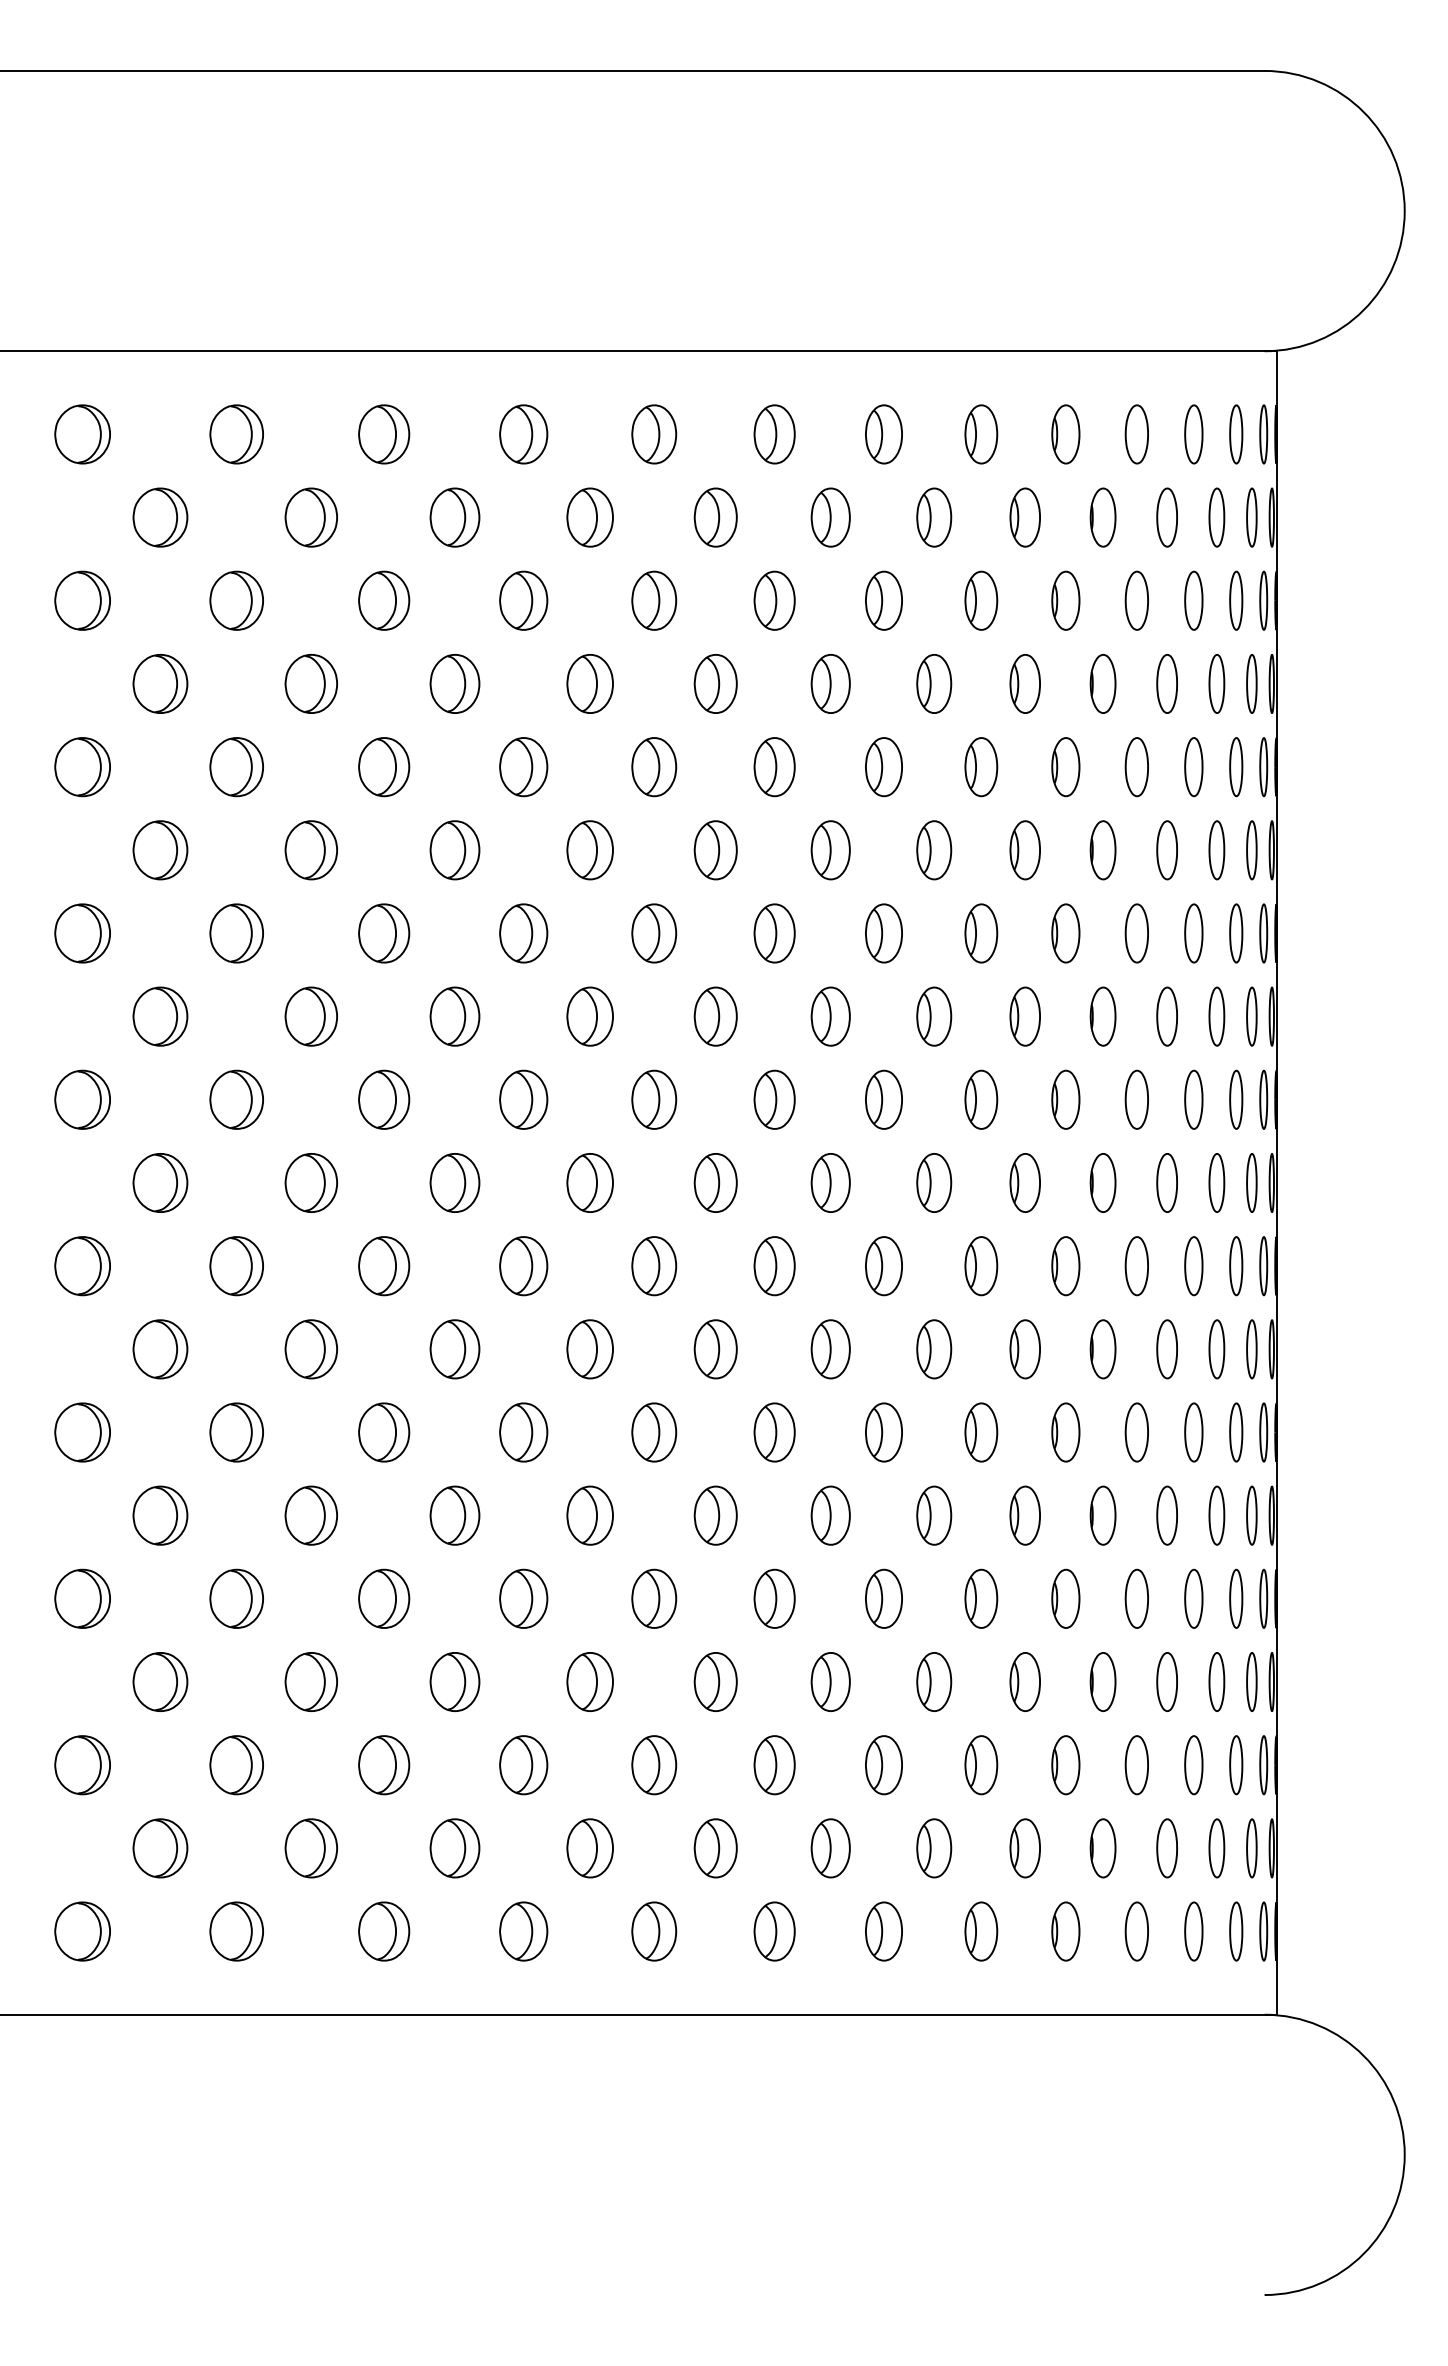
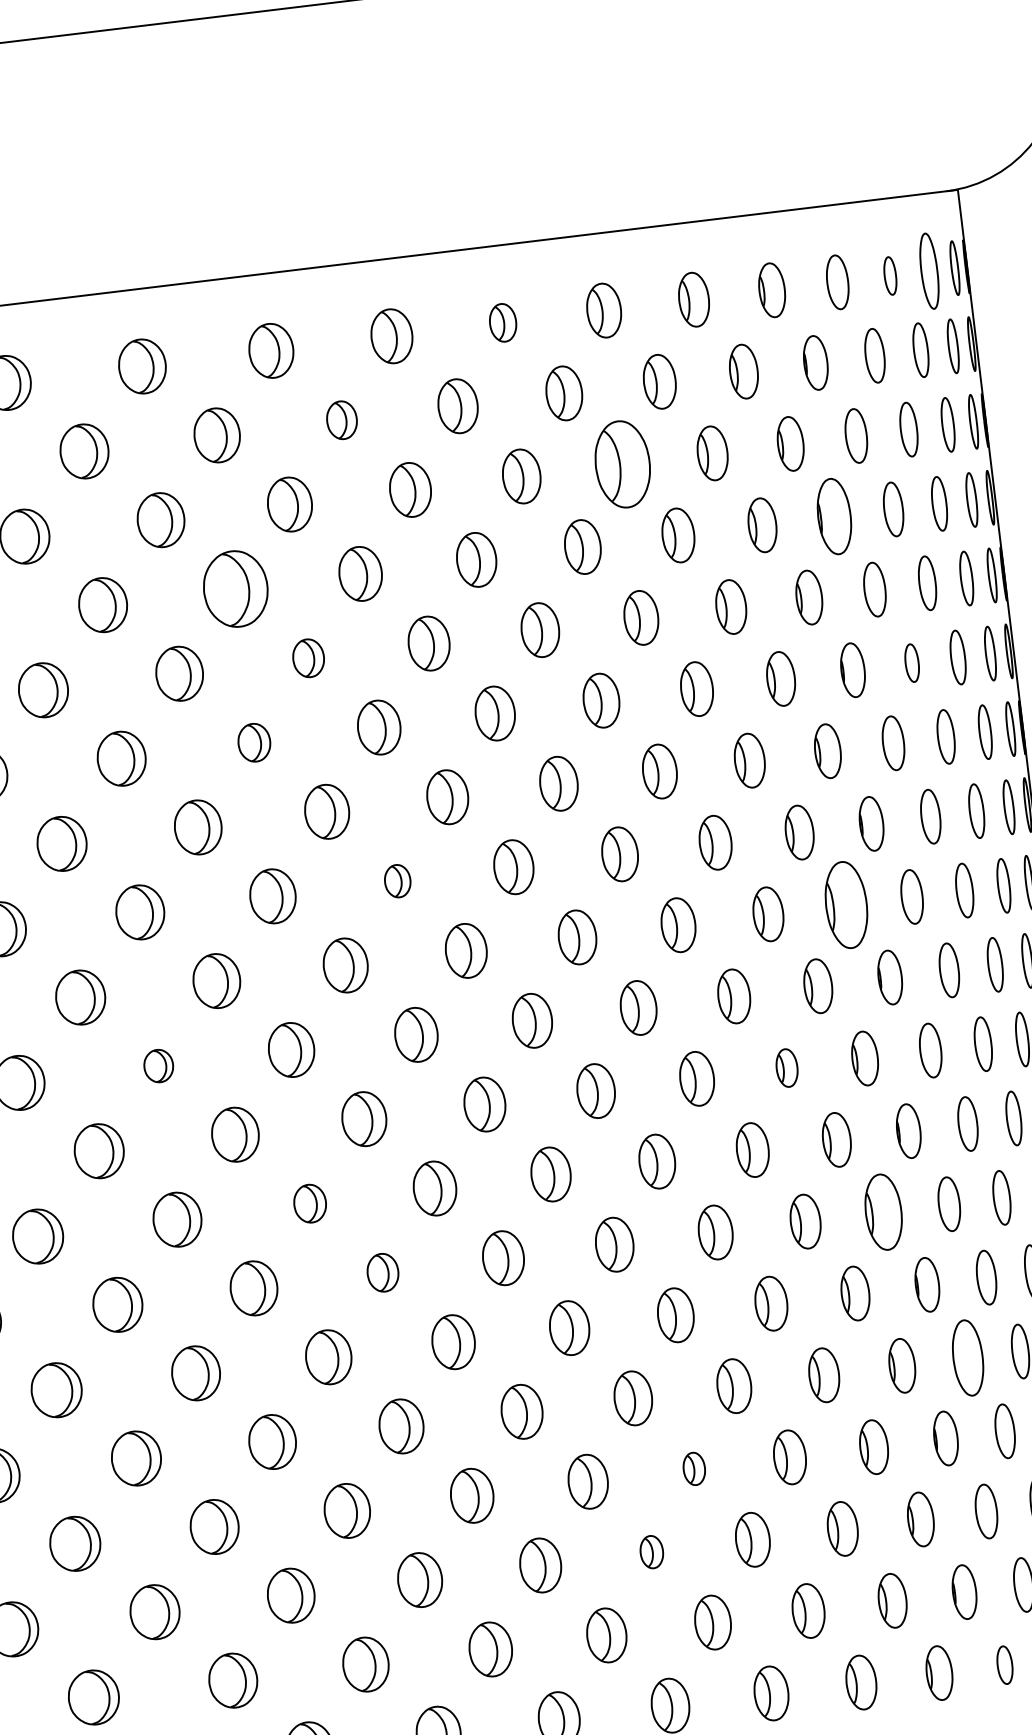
part: (774, 434) -> (503, 322), size x0.7
part: (1193, 434) -> (890, 276), size x0.7
part: (1236, 434) -> (929, 271), size x1.4
part: (589, 517) -> (341, 420), size x0.7
part: (883, 600) -> (622, 464), size x1.6
part: (454, 683) -> (235, 588), size x1.4
part: (1102, 683) -> (833, 516), size x1.4
part: (523, 767) -> (308, 658), size x0.7
part: (454, 850) -> (253, 742), size x0.7
part: (1166, 850) -> (911, 663), size x0.7
part: (589, 1016) -> (397, 881), size x0.6
part: (1065, 1099) -> (846, 904), size x1.6
part: (310, 1182) -> (158, 1065), size x0.6
part: (981, 1266) -> (787, 1068), size x0.7
part: (454, 1349) -> (309, 1203), size x0.7
part: (523, 1432) -> (382, 1272), size x0.7
part: (1065, 1432) -> (883, 1212), size x1.4
part: (1136, 1598) -> (967, 1357), size x1.4
part: (830, 1681) -> (694, 1468), size x0.6
part: (774, 1765) -> (651, 1552), size x0.6
part: (1136, 1931) -> (1004, 1665), size x0.7

